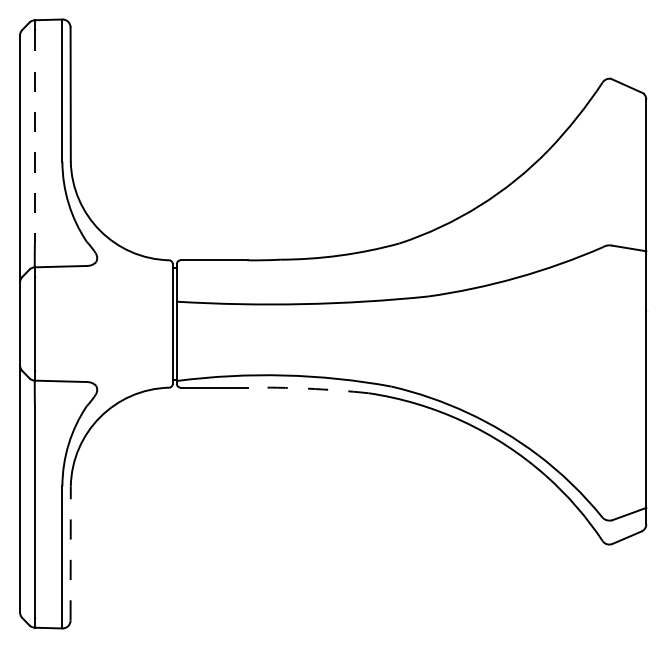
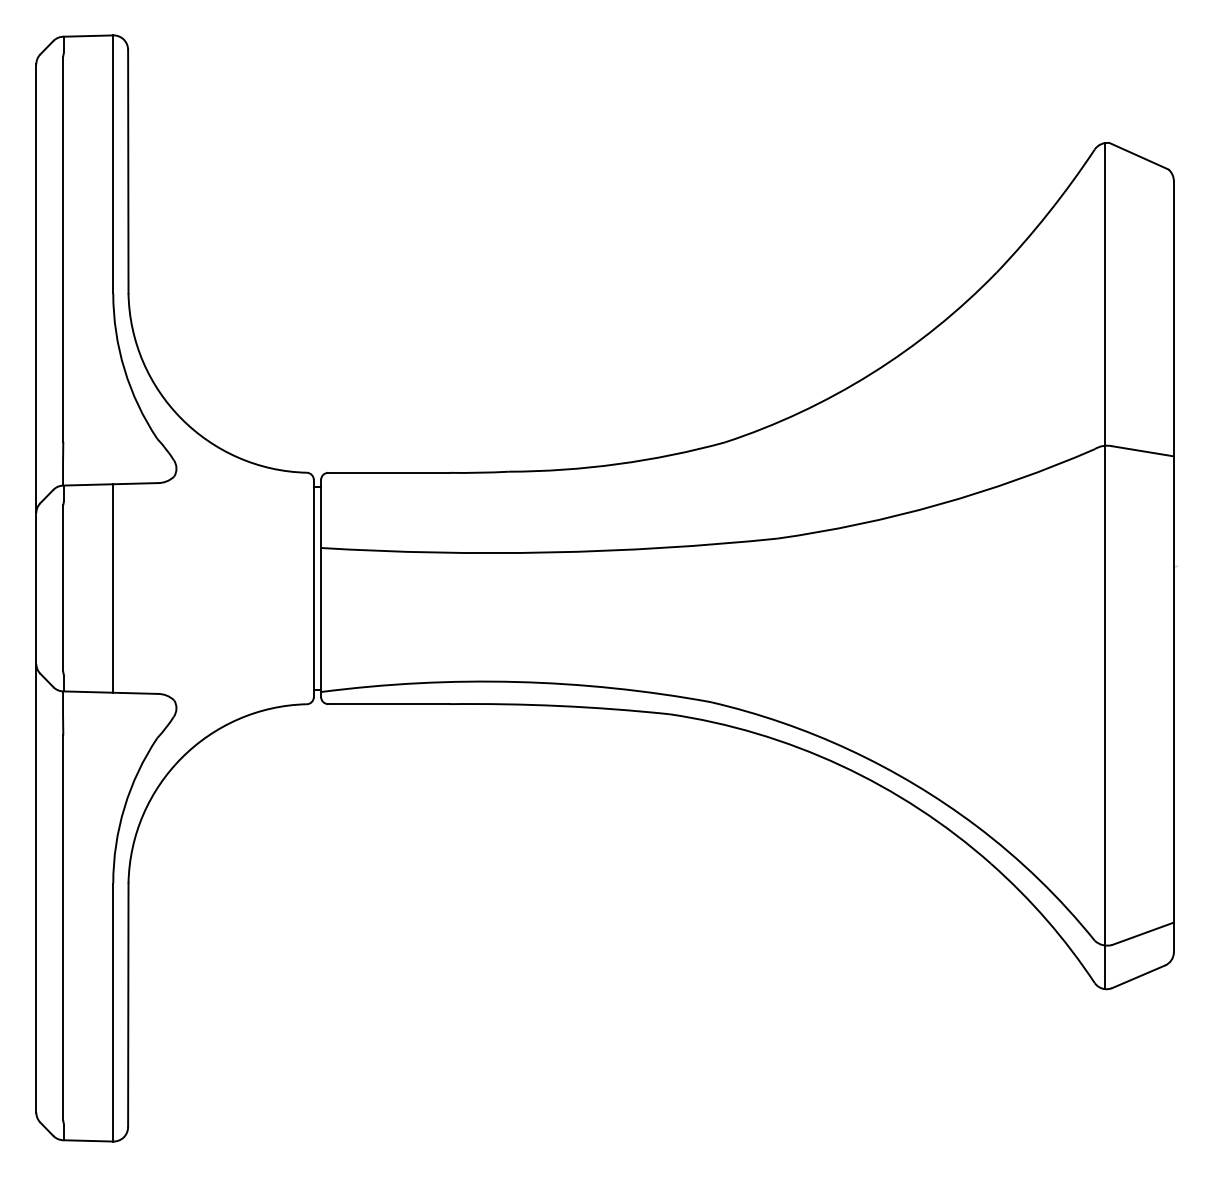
line: (34, 137) -> (62, 249), dashed -> solid
line: (608, 311) -> (1105, 565), added
line: (62, 323) -> (113, 587), added
arc: (308, 388) -> (560, 705), dashed -> solid
line: (70, 552) -> (127, 1003), dashed -> solid

